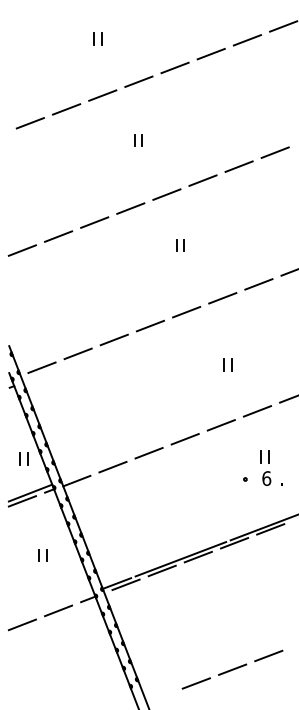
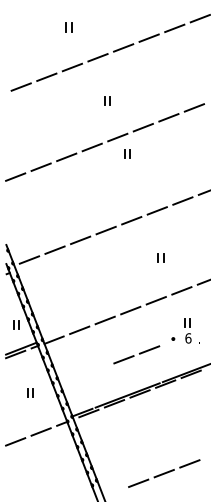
part: (138, 140) -> (107, 100), moved
part: (180, 245) -> (127, 153), moved
line: (190, 503) -> (134, 356), added

